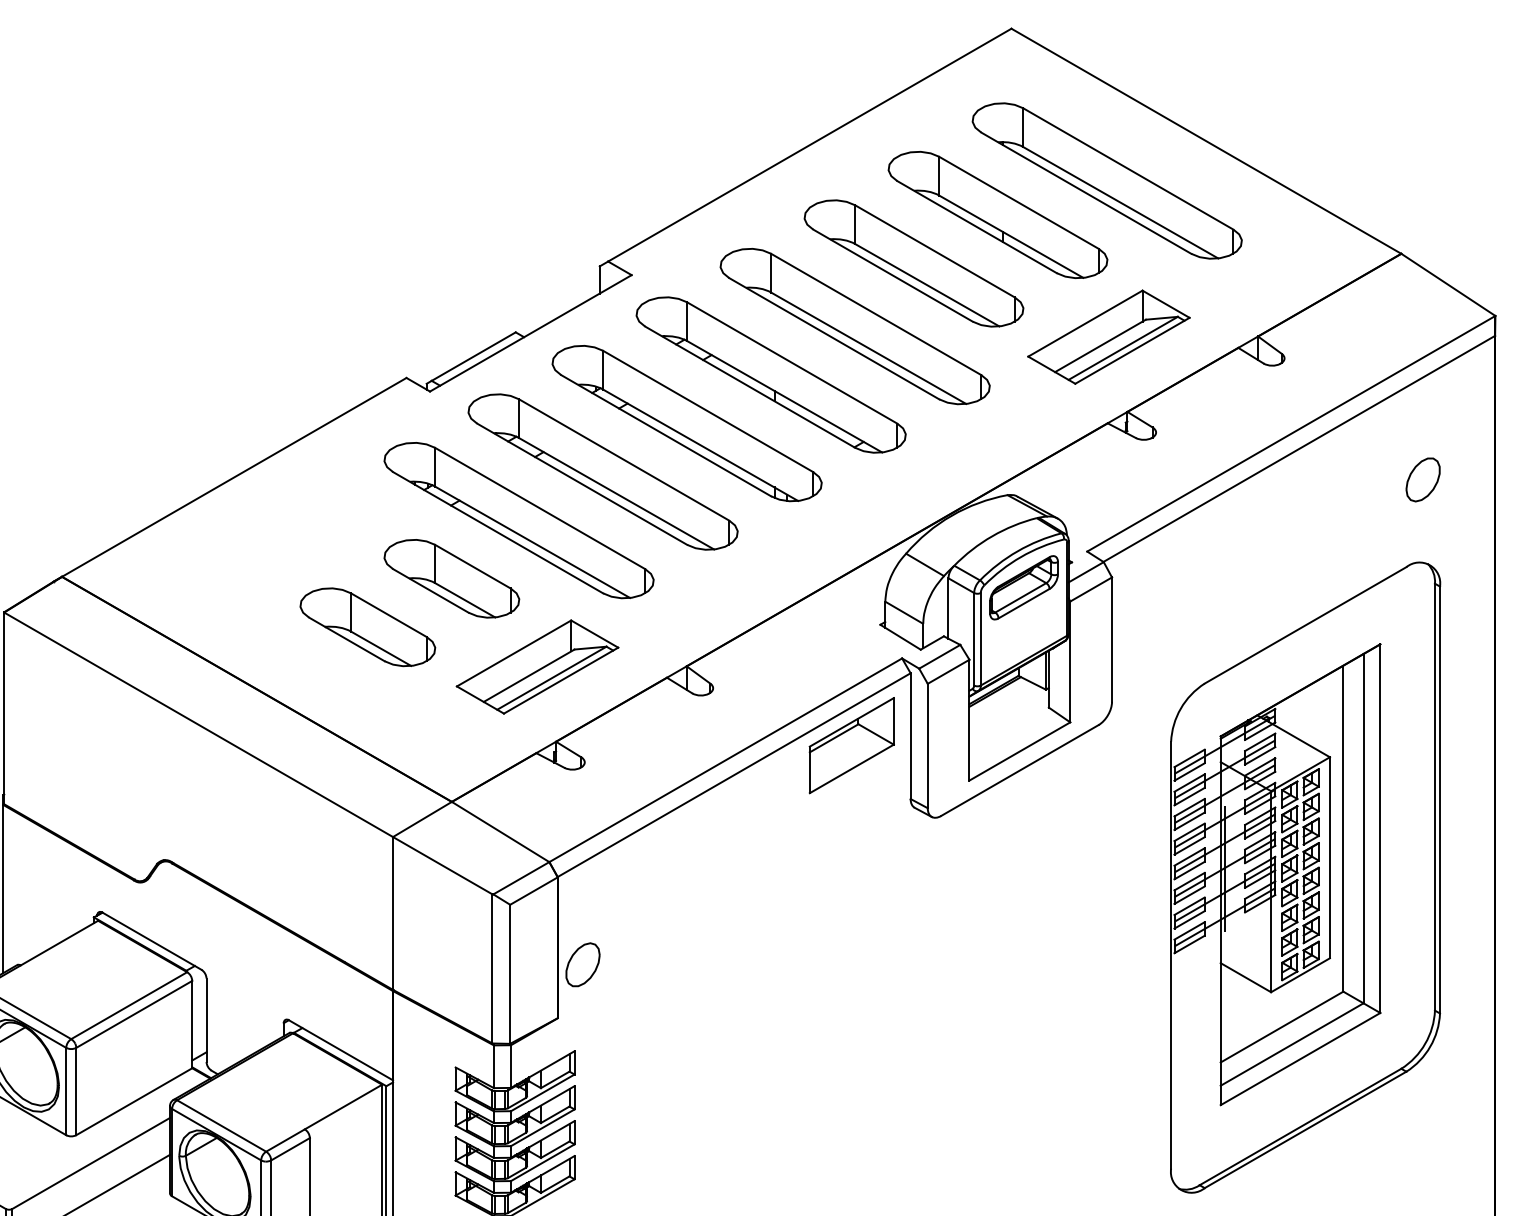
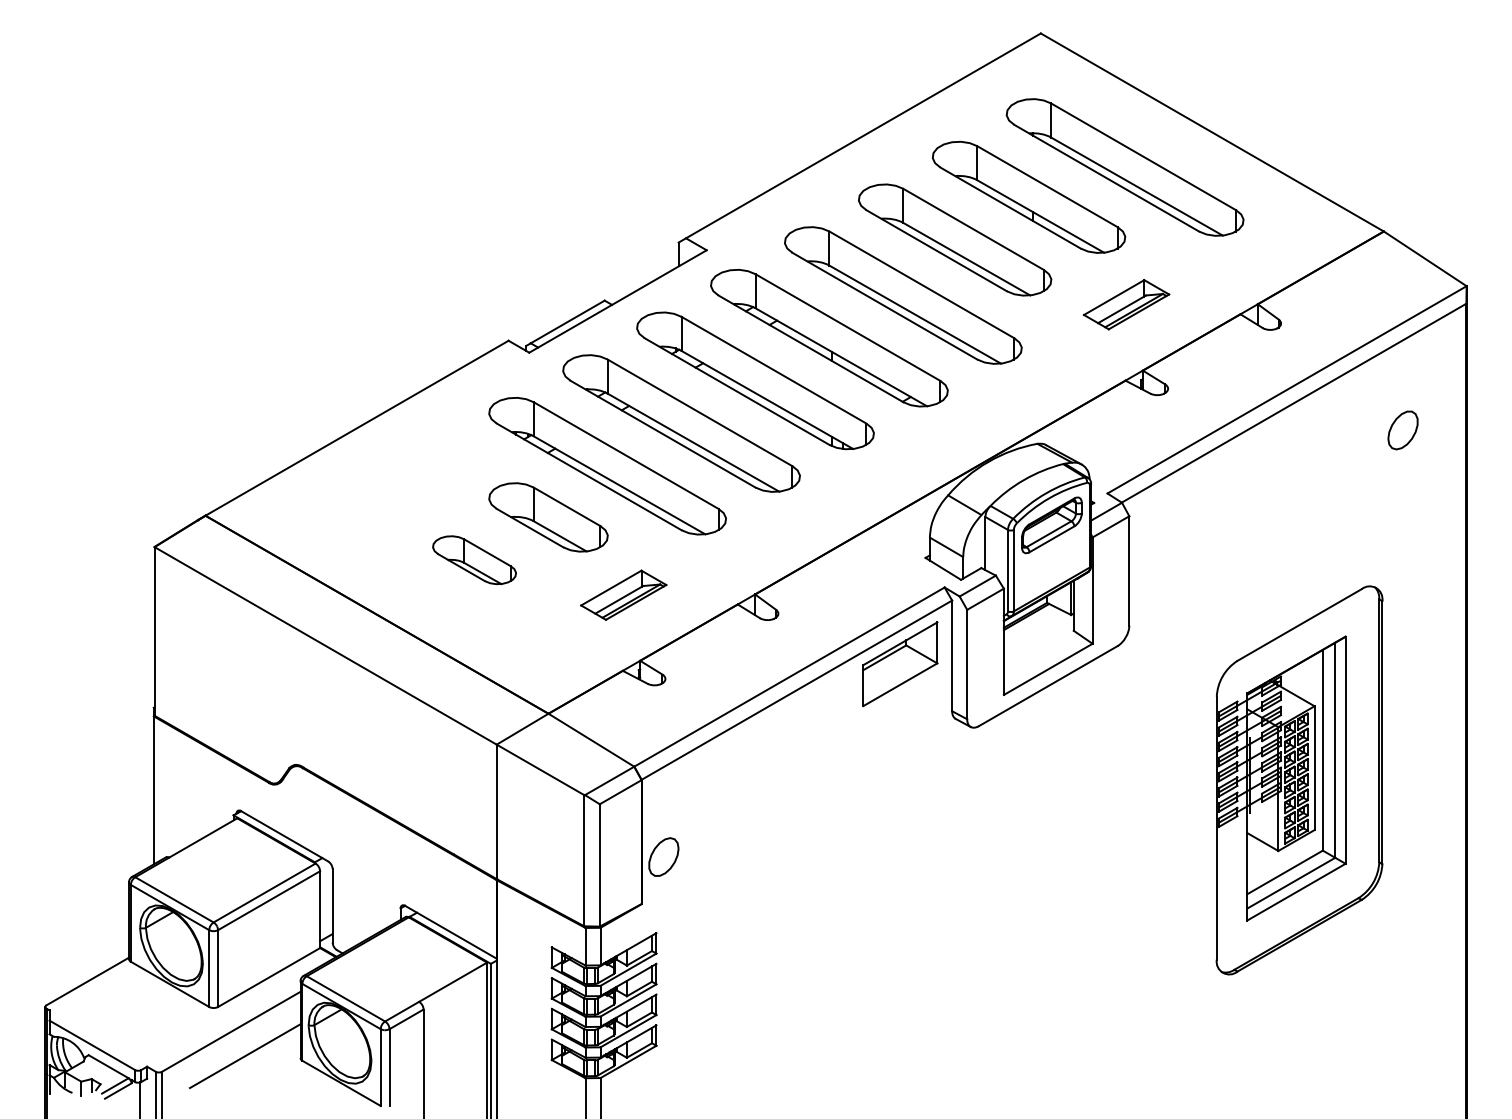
part: (1108, 336) -> (1126, 304), size x0.6
part: (367, 627) -> (474, 560), size x0.7
part: (537, 667) -> (623, 595), size x0.6
part: (1305, 877) -> (1299, 780), size x0.7

